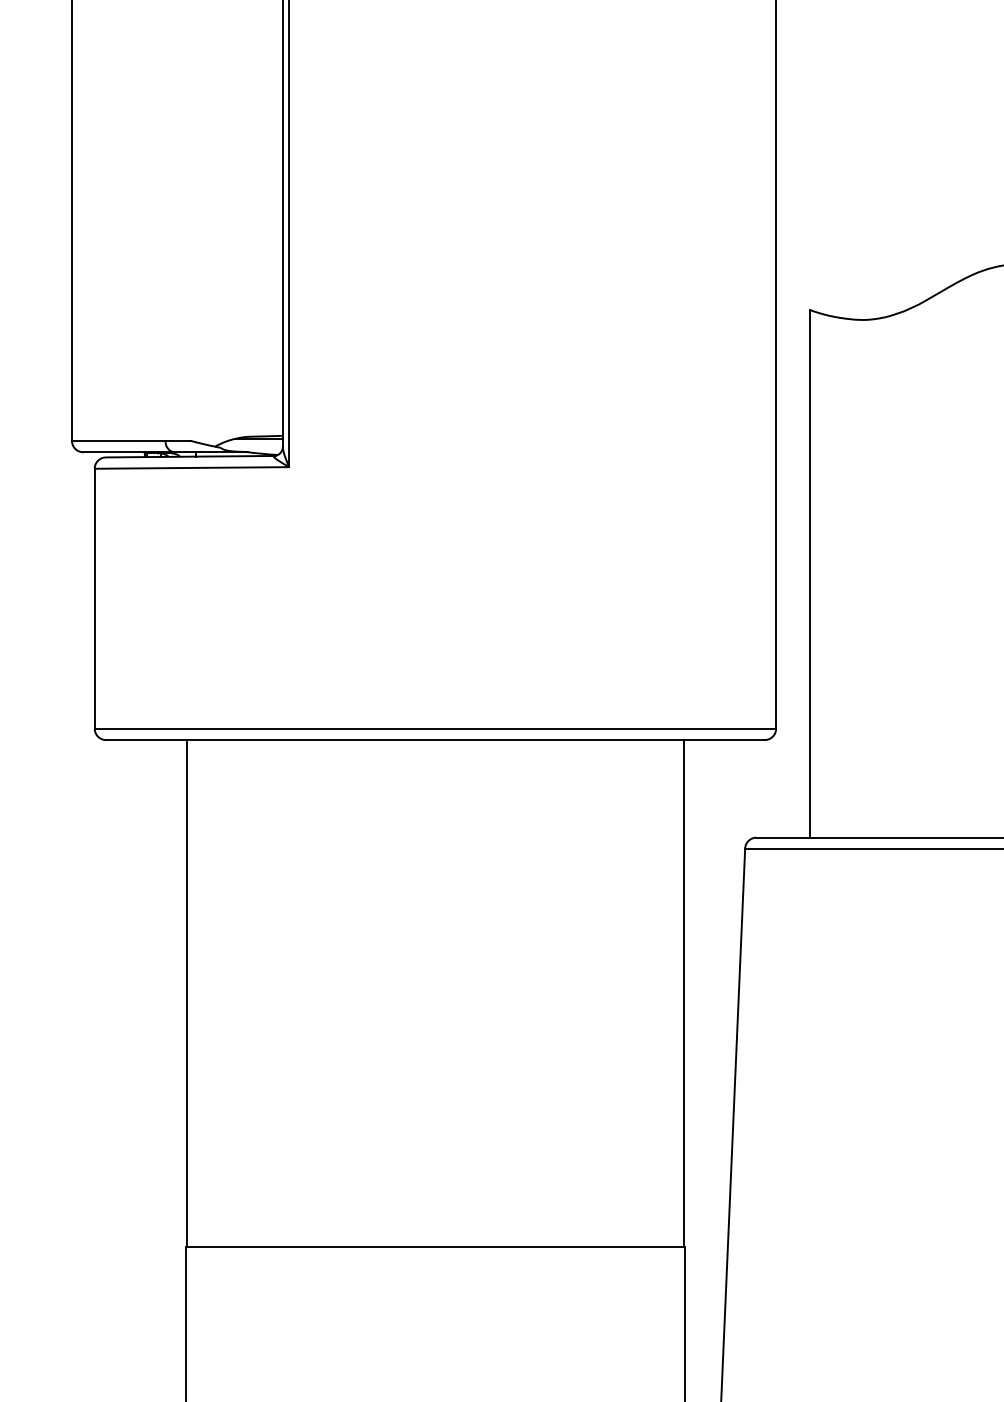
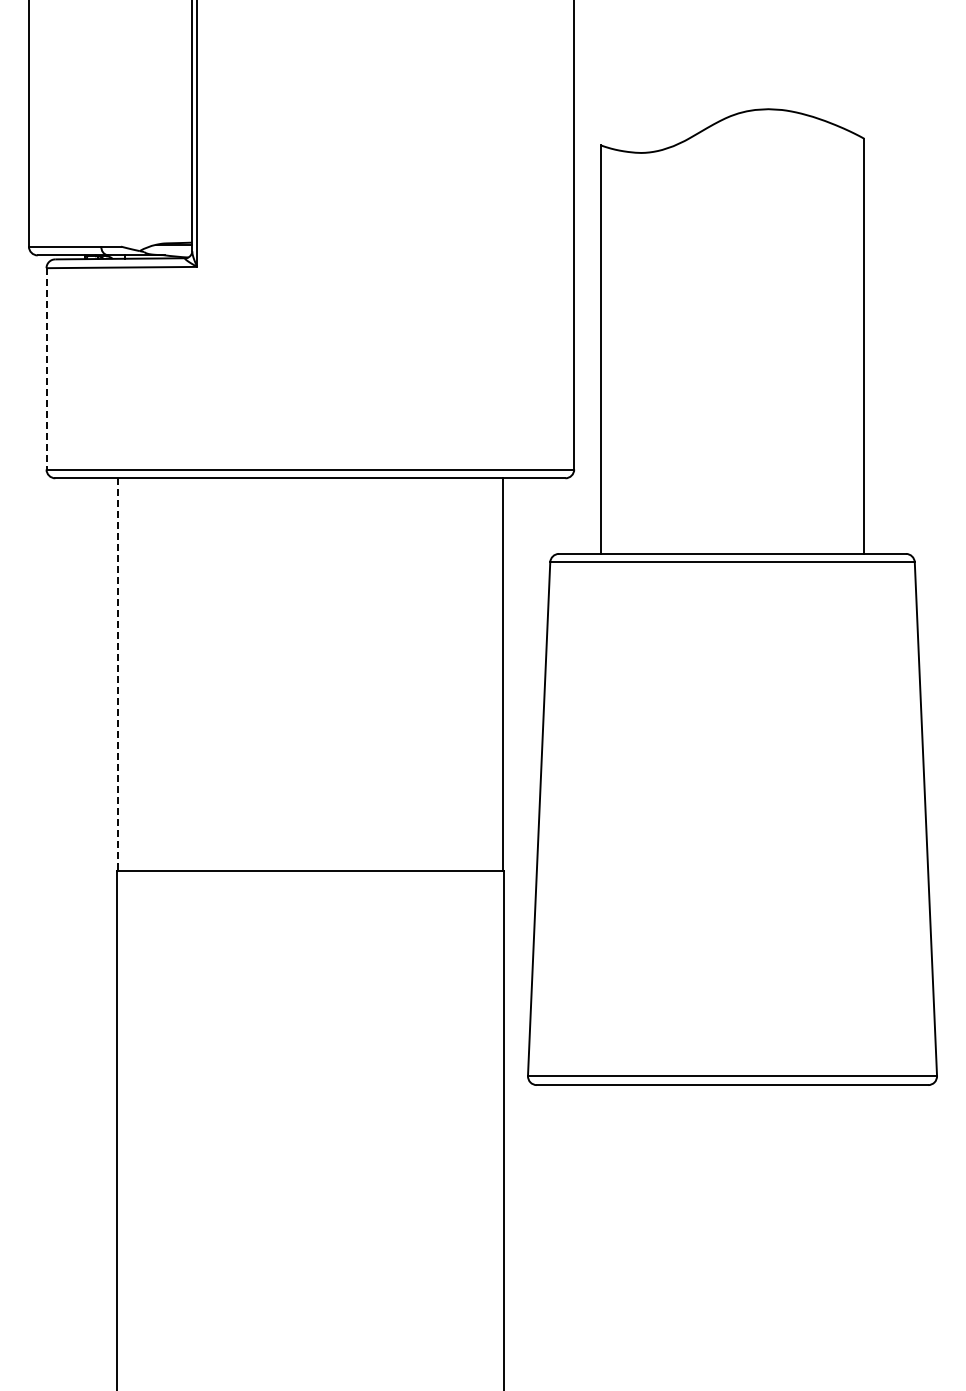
line: (94, 598) -> (46, 368), solid -> dashed
line: (186, 993) -> (117, 674), solid -> dashed

